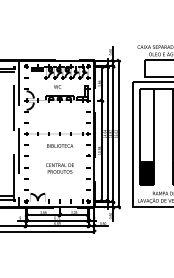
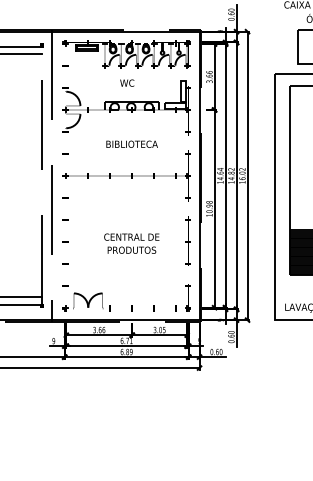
text: (60, 145) -> (132, 143), moved

